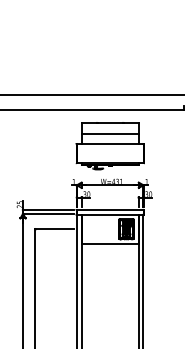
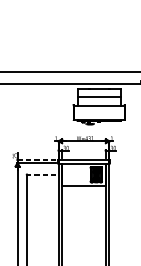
part: (109, 146) -> (98, 107), moved
line: (47, 209) -> (36, 159), solid -> dashed
line: (54, 229) -> (41, 174), solid -> dashed

